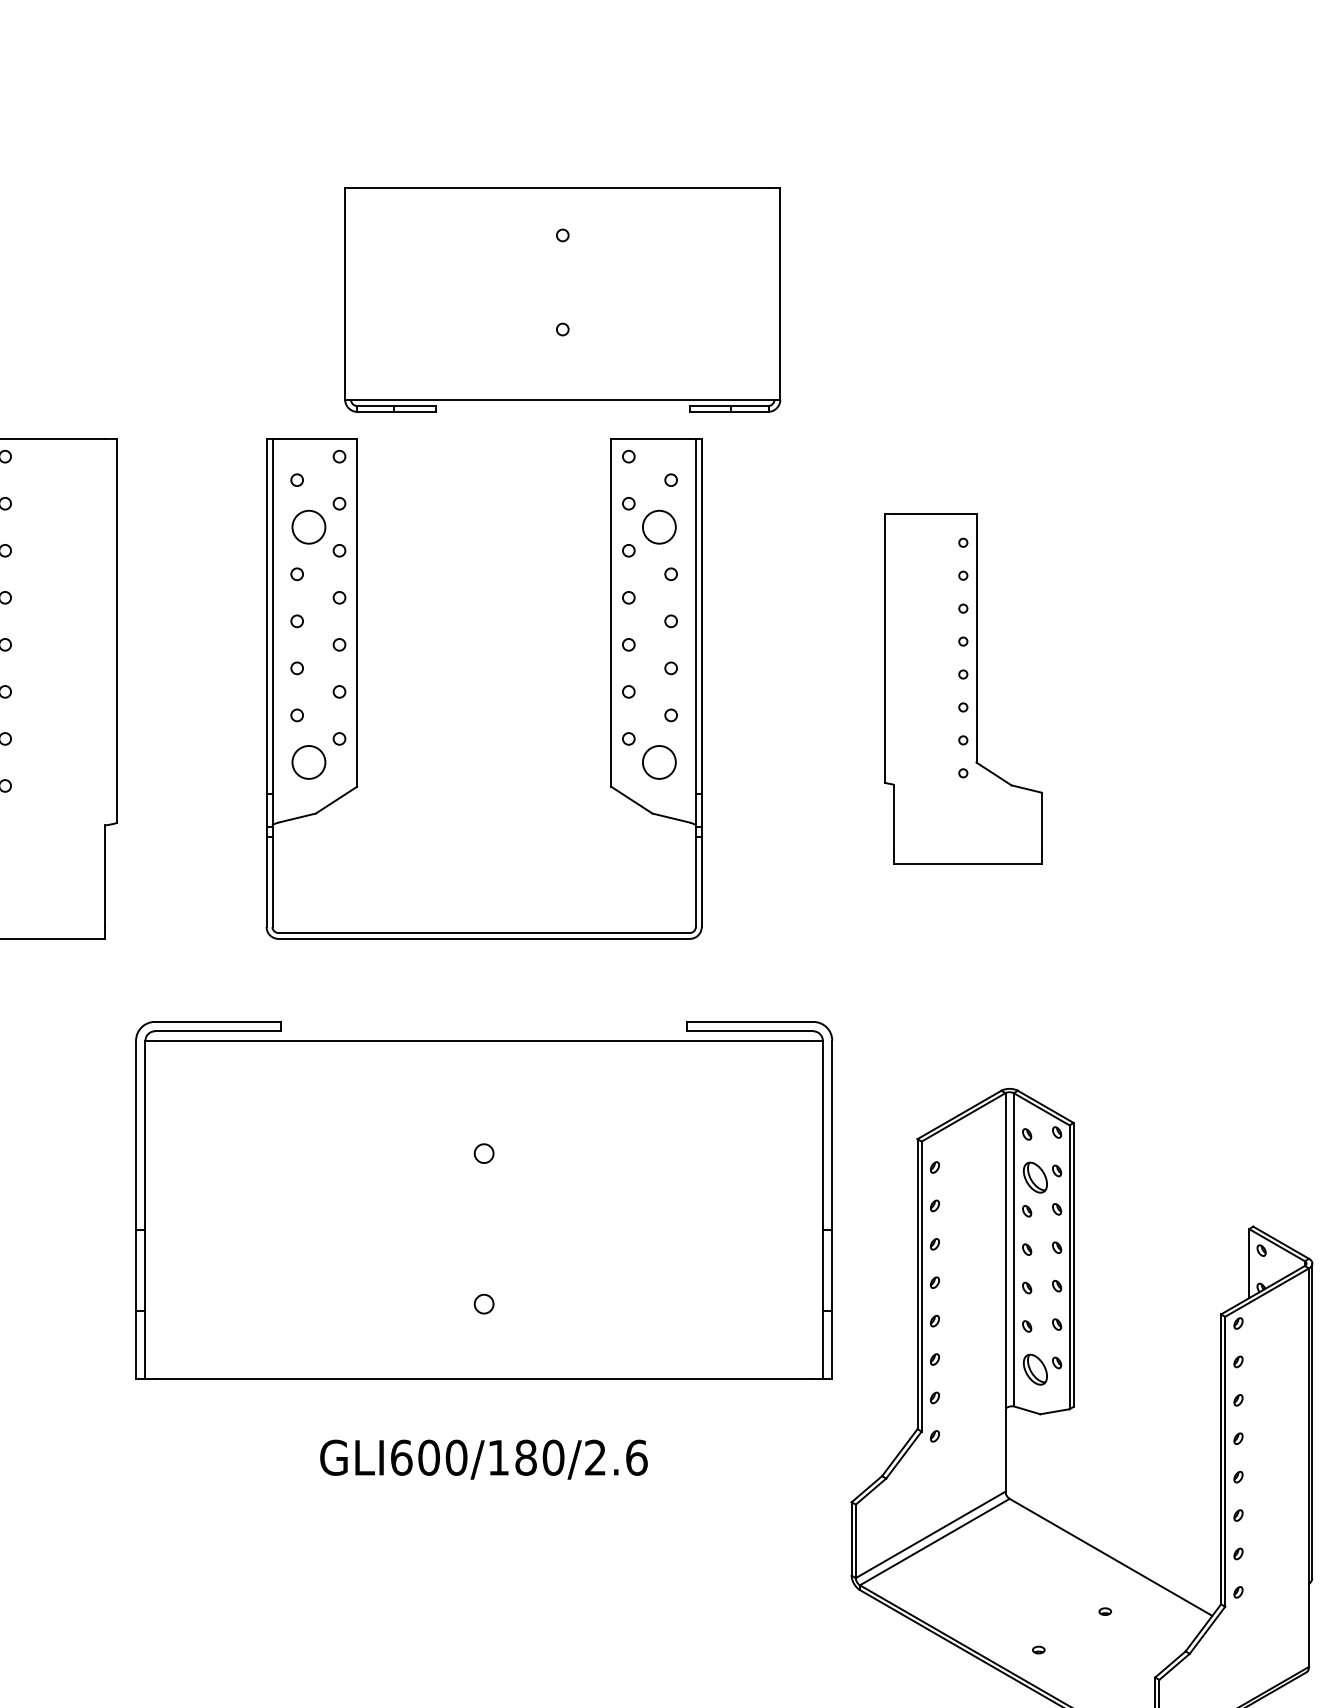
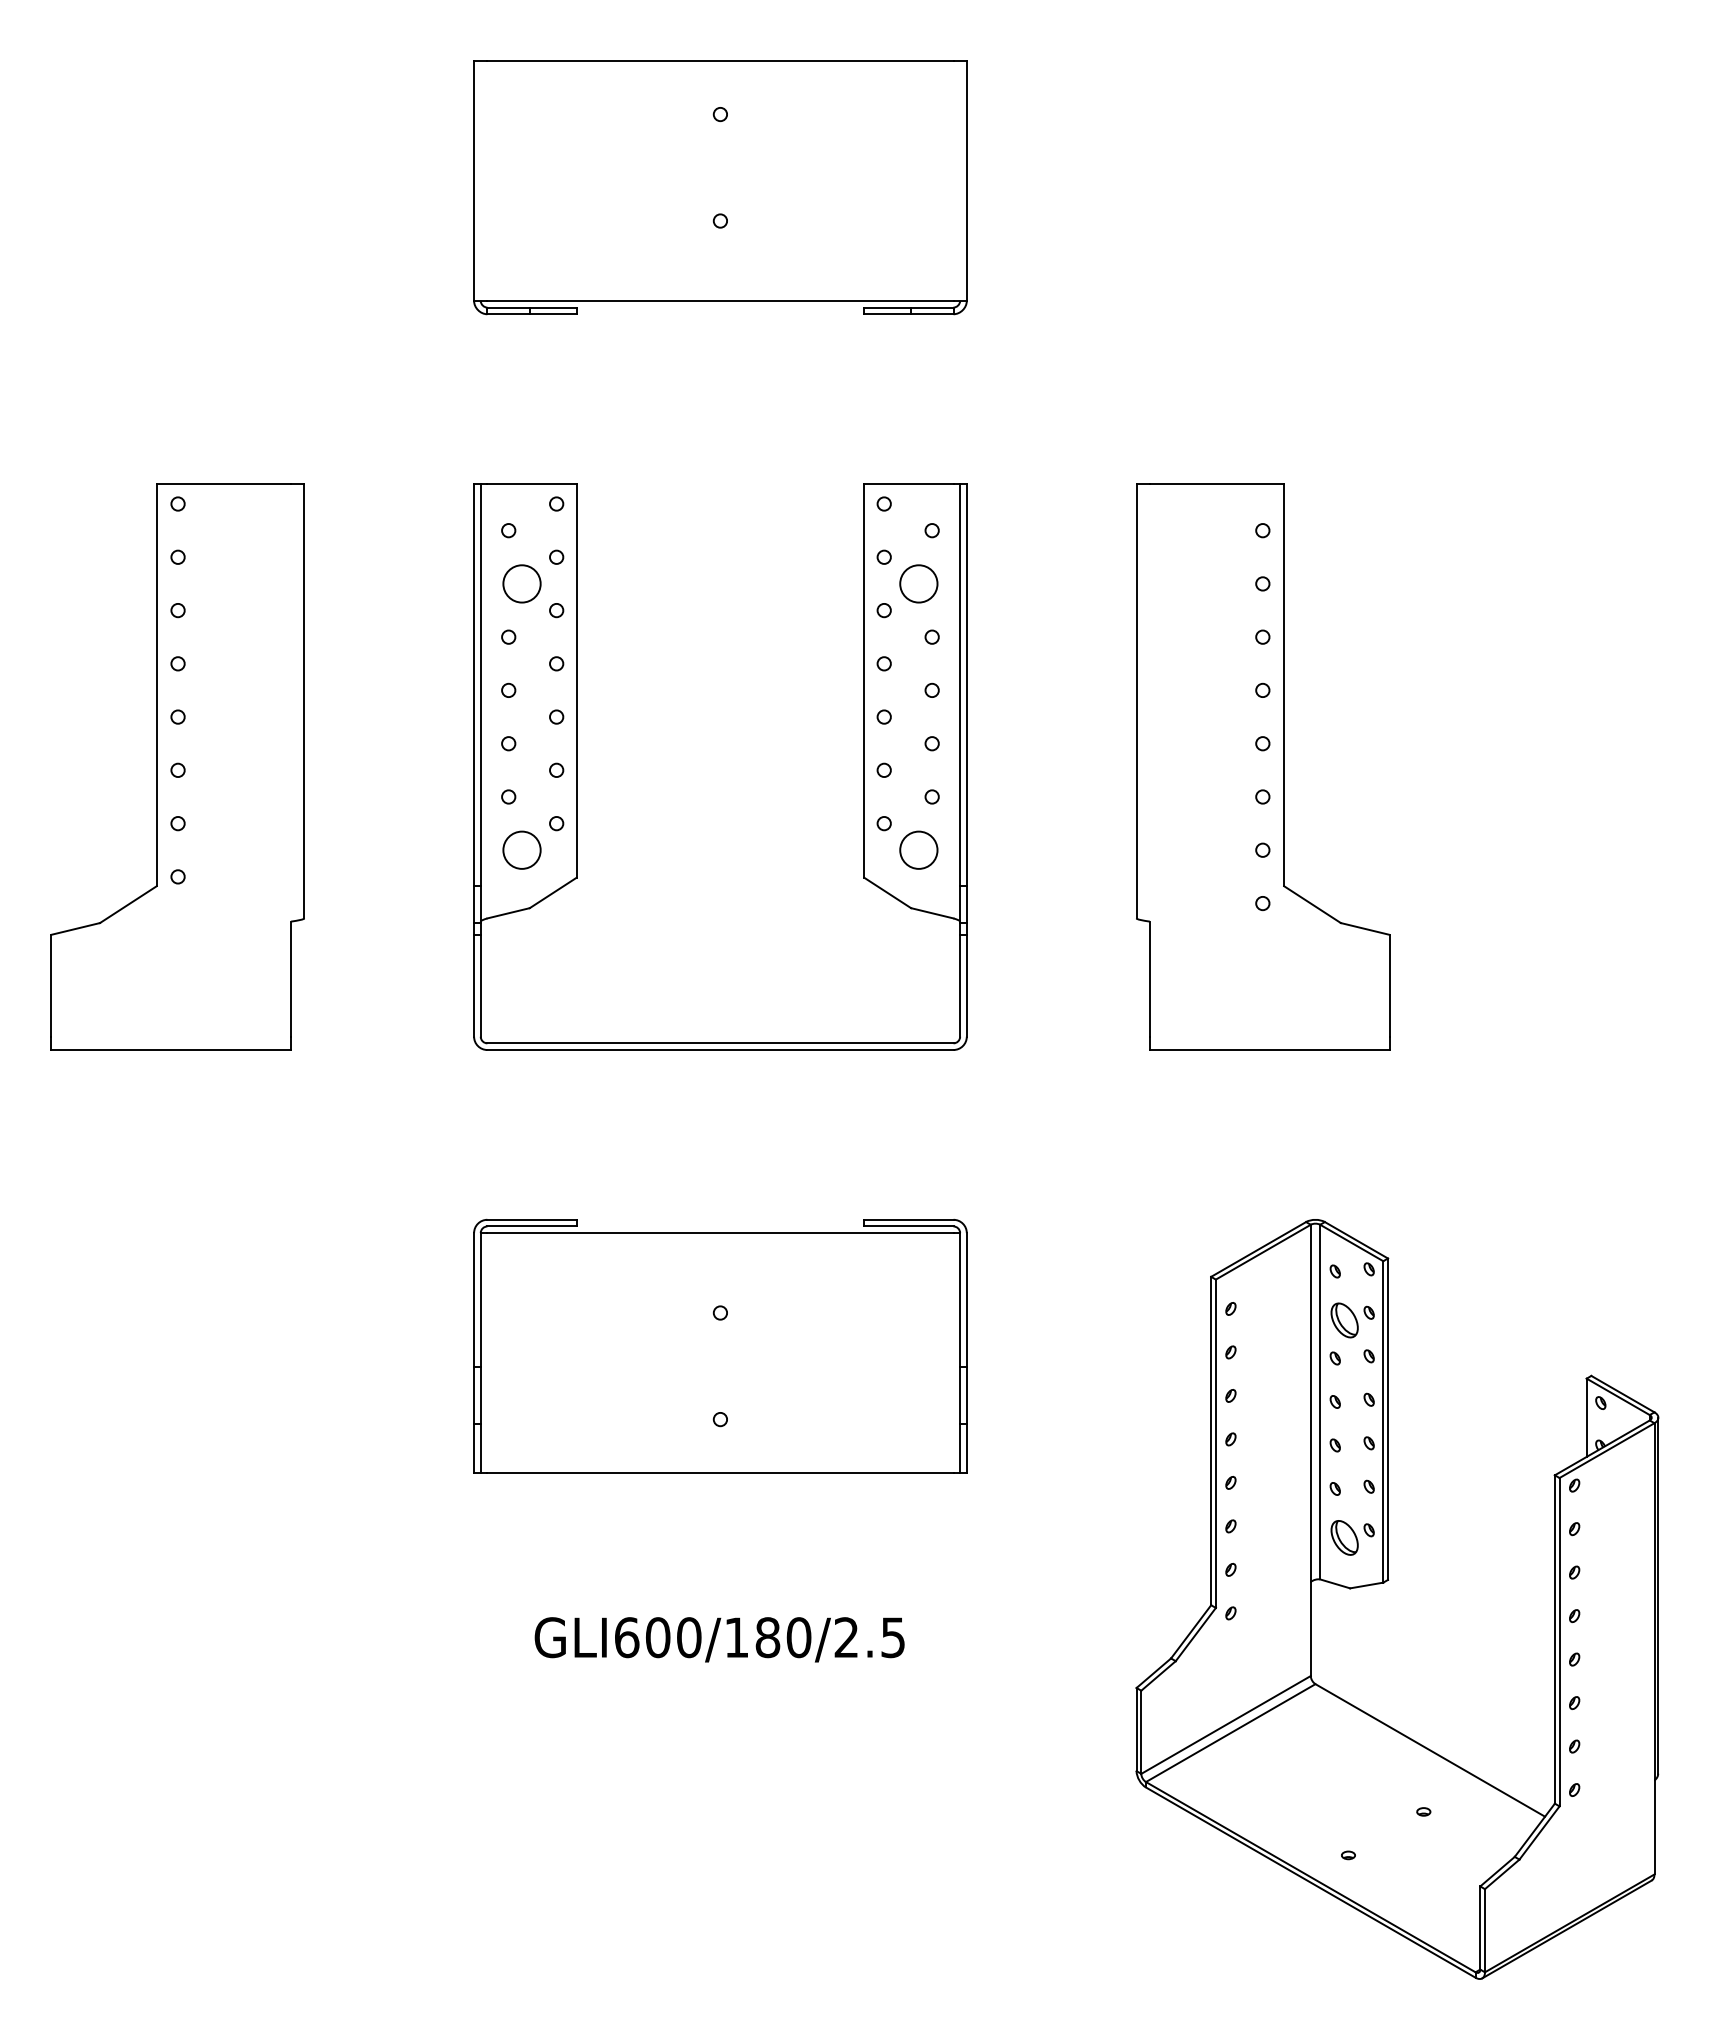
part: (562, 299) -> (720, 187), moved
part: (963, 688) -> (1263, 766), size x1.43
part: (484, 1199) -> (720, 1345), size x0.62
text: (636, 1457) -> (893, 1637), GLI600/180/2.6 -> GLI600/180/2.5

